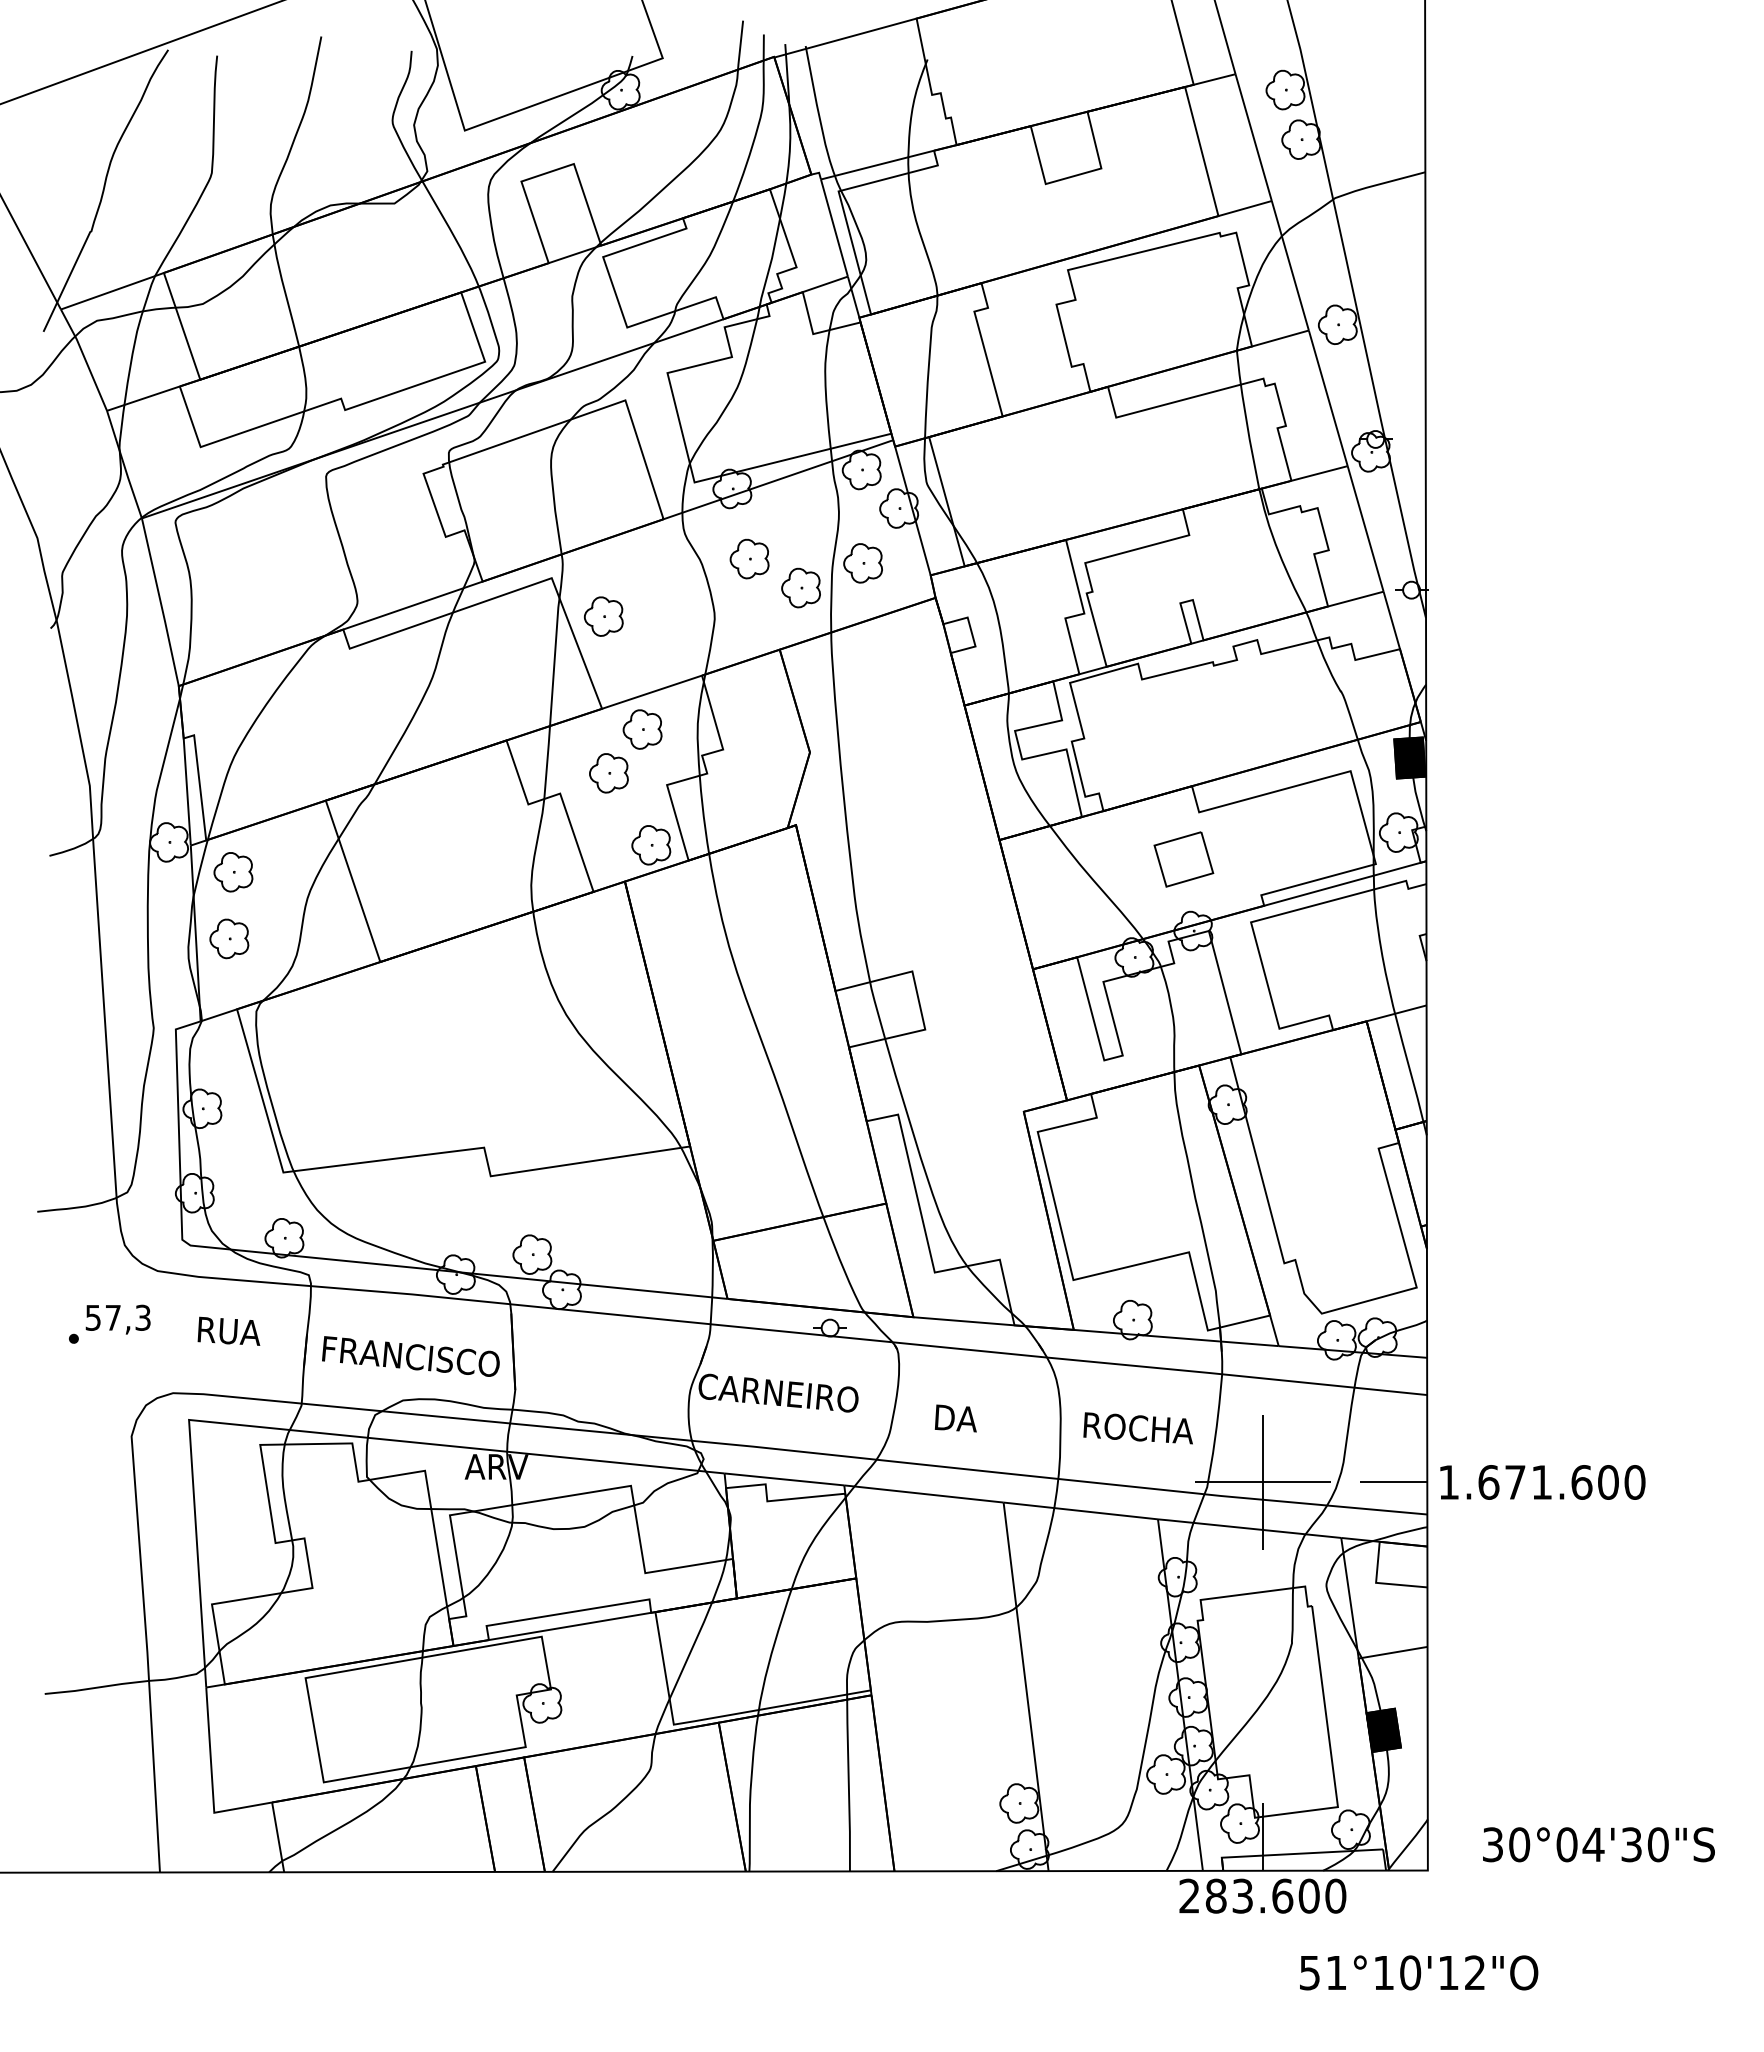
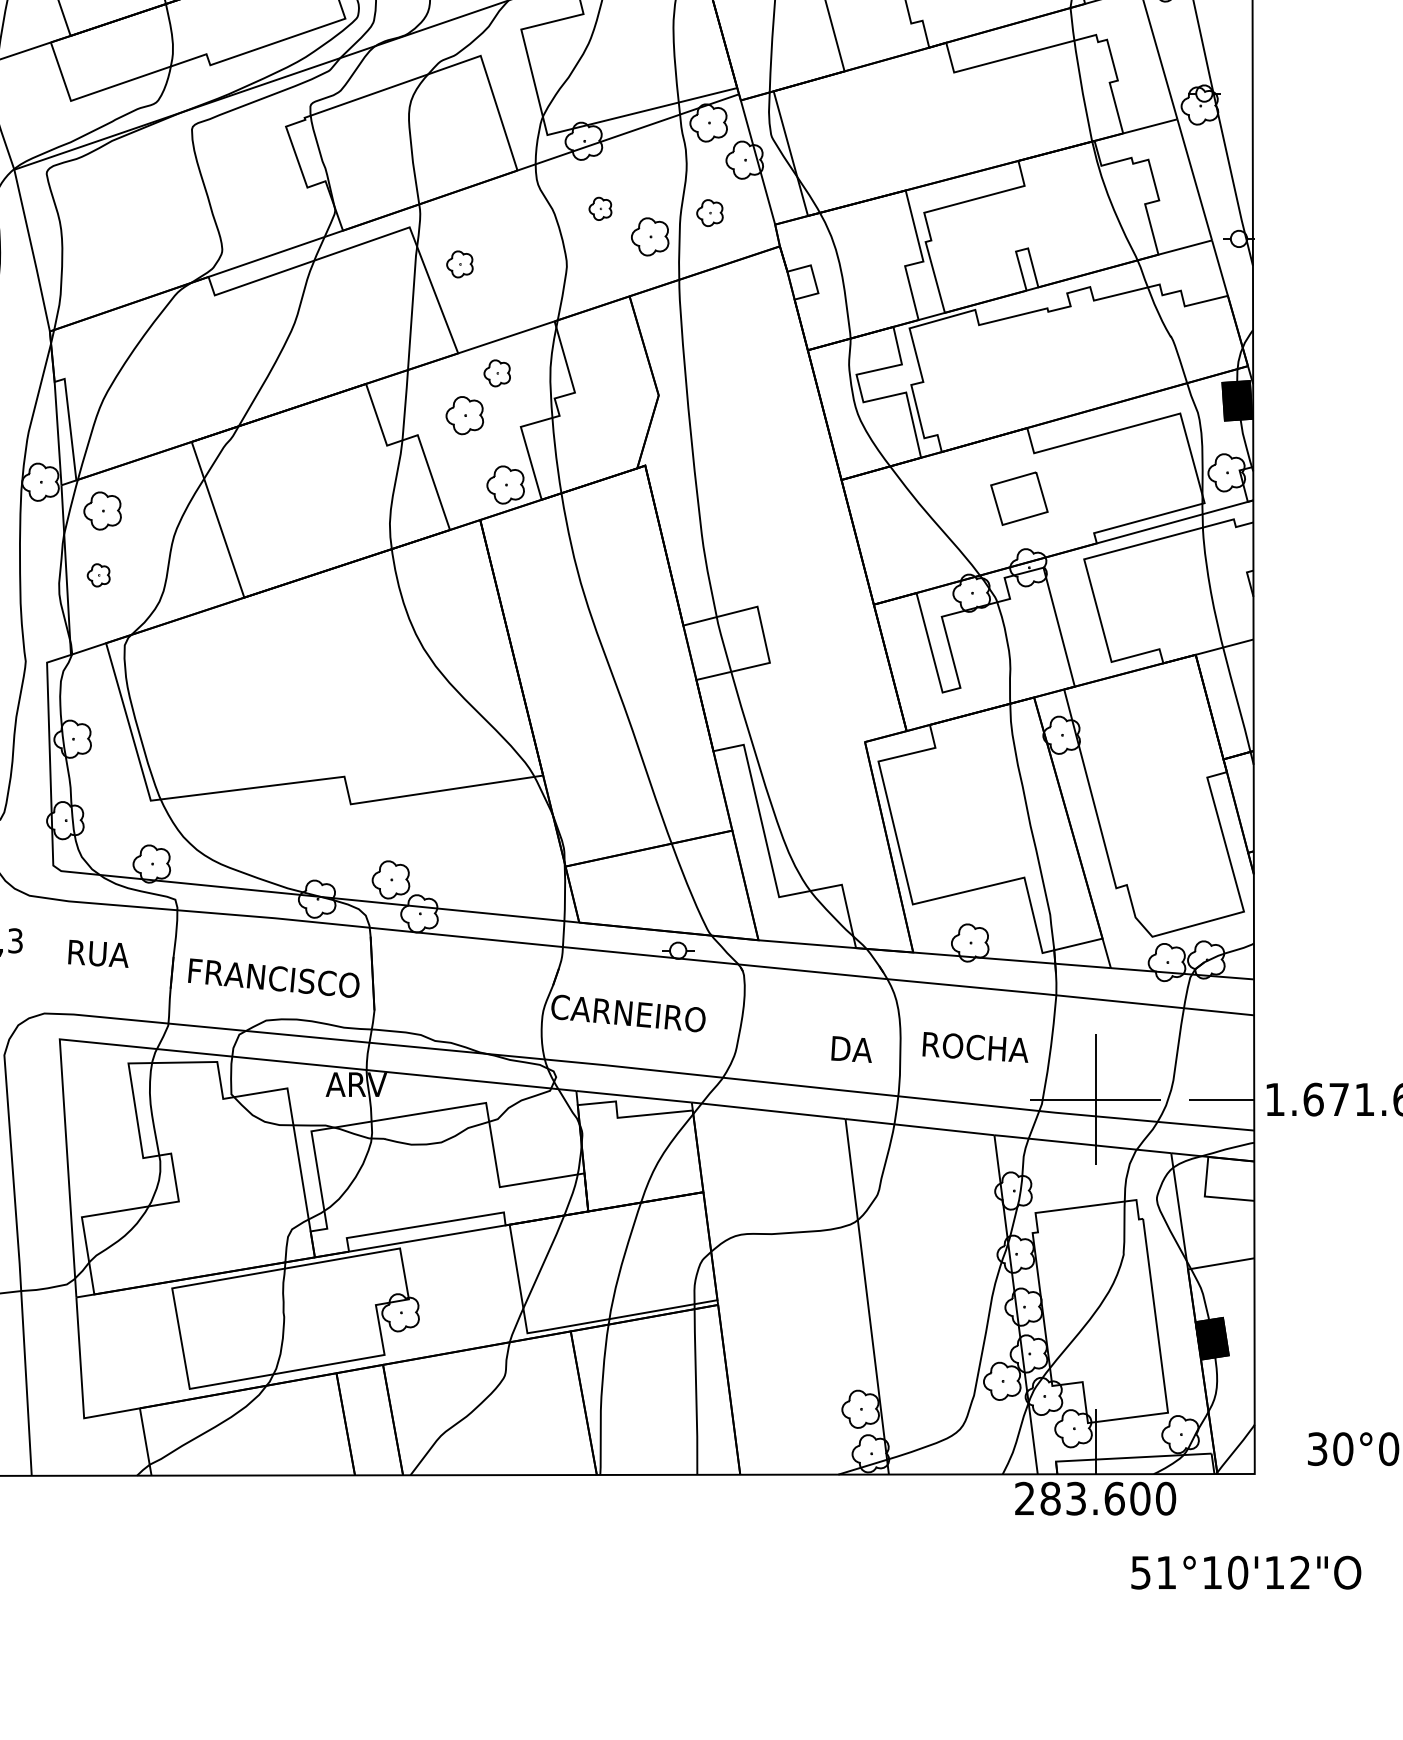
part: (749, 558) -> (600, 208), size x0.6
part: (862, 563) -> (709, 213), size x0.7
part: (603, 616) -> (459, 264), size x0.7
part: (642, 729) -> (497, 373), size x0.7
part: (229, 938) -> (98, 574), size x0.6
text: (955, 1418) -> (851, 1049), moved

